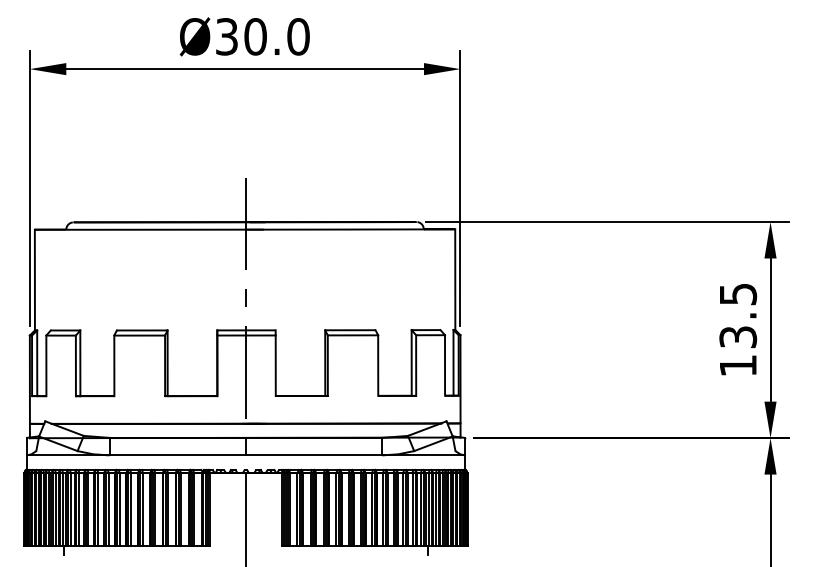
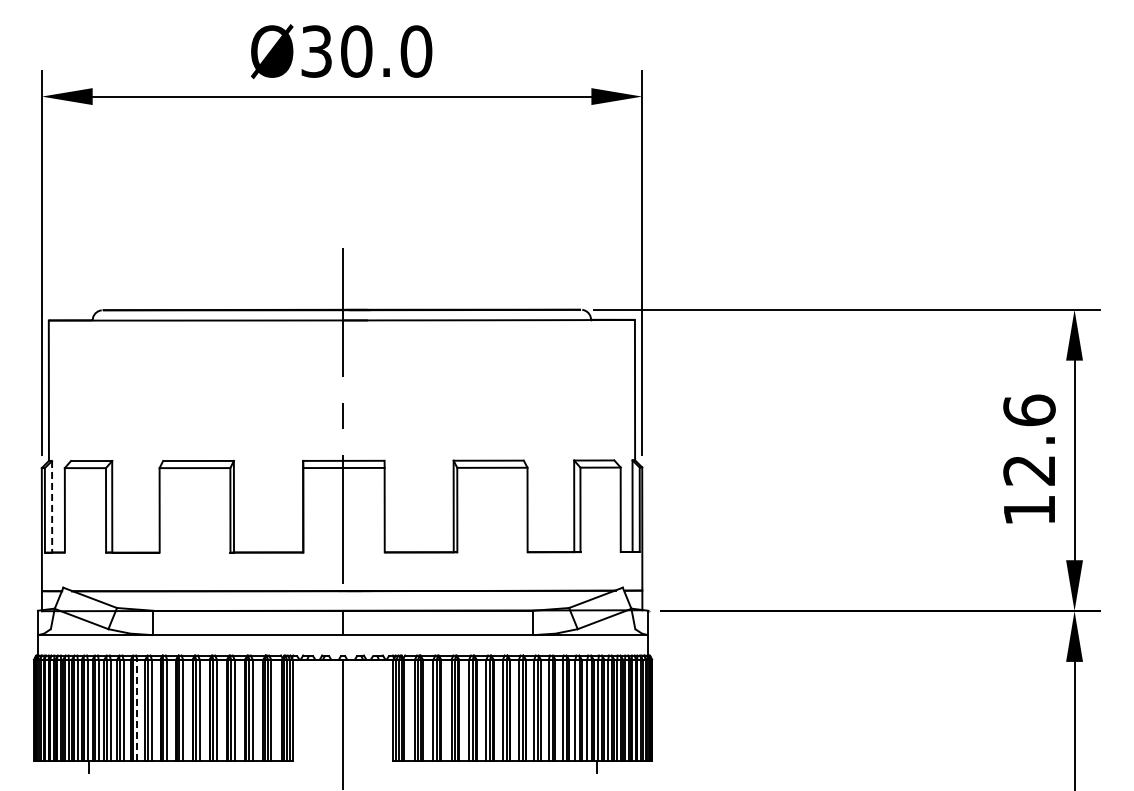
text: (738, 315) -> (1029, 439), 13.5 -> 12.6
line: (37, 363) -> (52, 506), solid -> dashed
line: (98, 509) -> (137, 710), solid -> dashed

